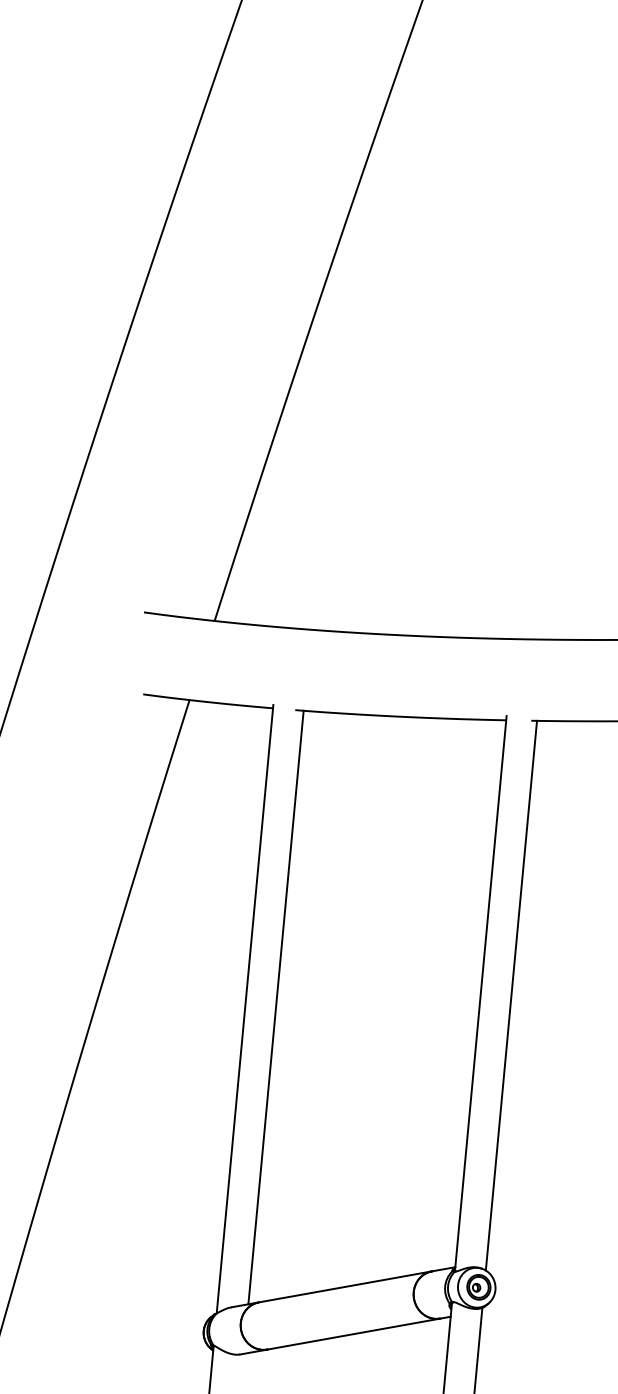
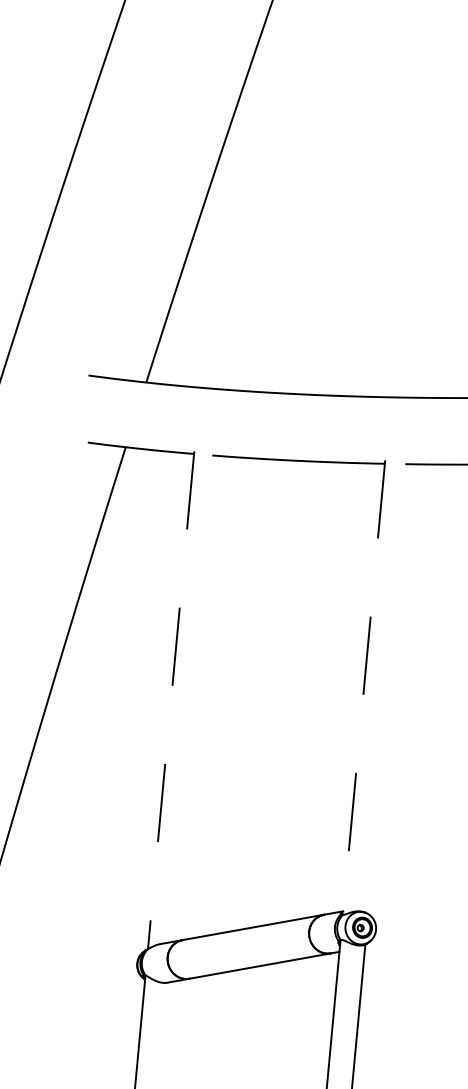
line: (480, 993) -> (363, 687), solid -> dashed
line: (511, 995) -> (389, 688), removed
line: (275, 1007) -> (196, 698), removed
line: (245, 1009) -> (171, 700), solid -> dashed

